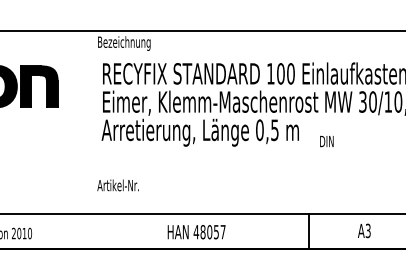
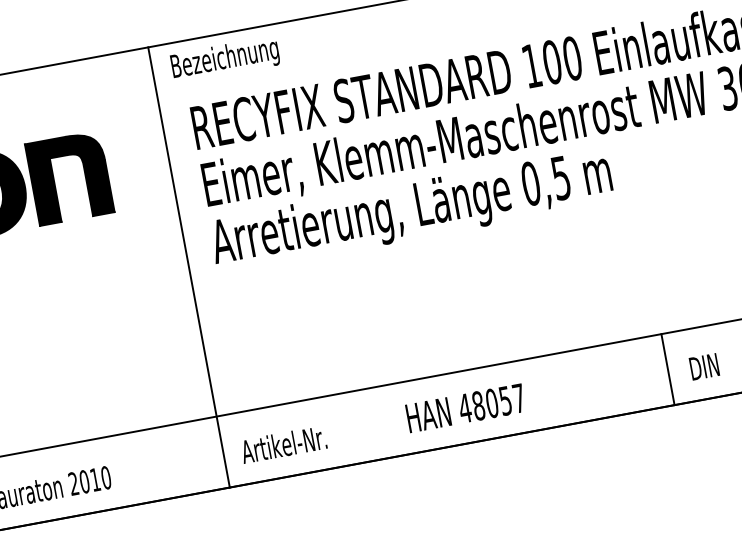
line: (88, 139) -> (188, 266), added
text: (326, 141) -> (703, 366), moved
text: (117, 185) -> (282, 445), moved
text: (196, 232) -> (465, 409), moved

